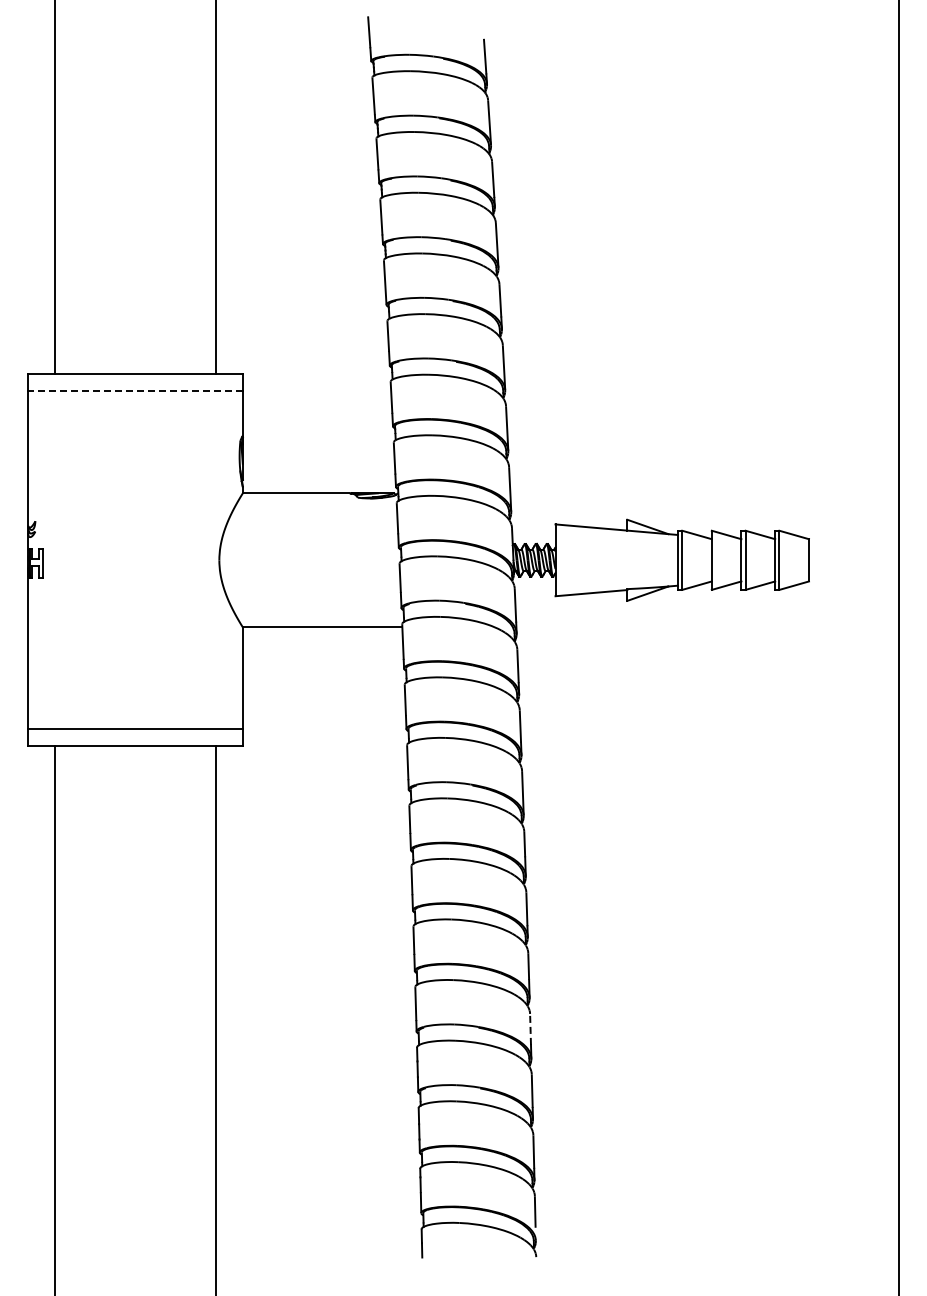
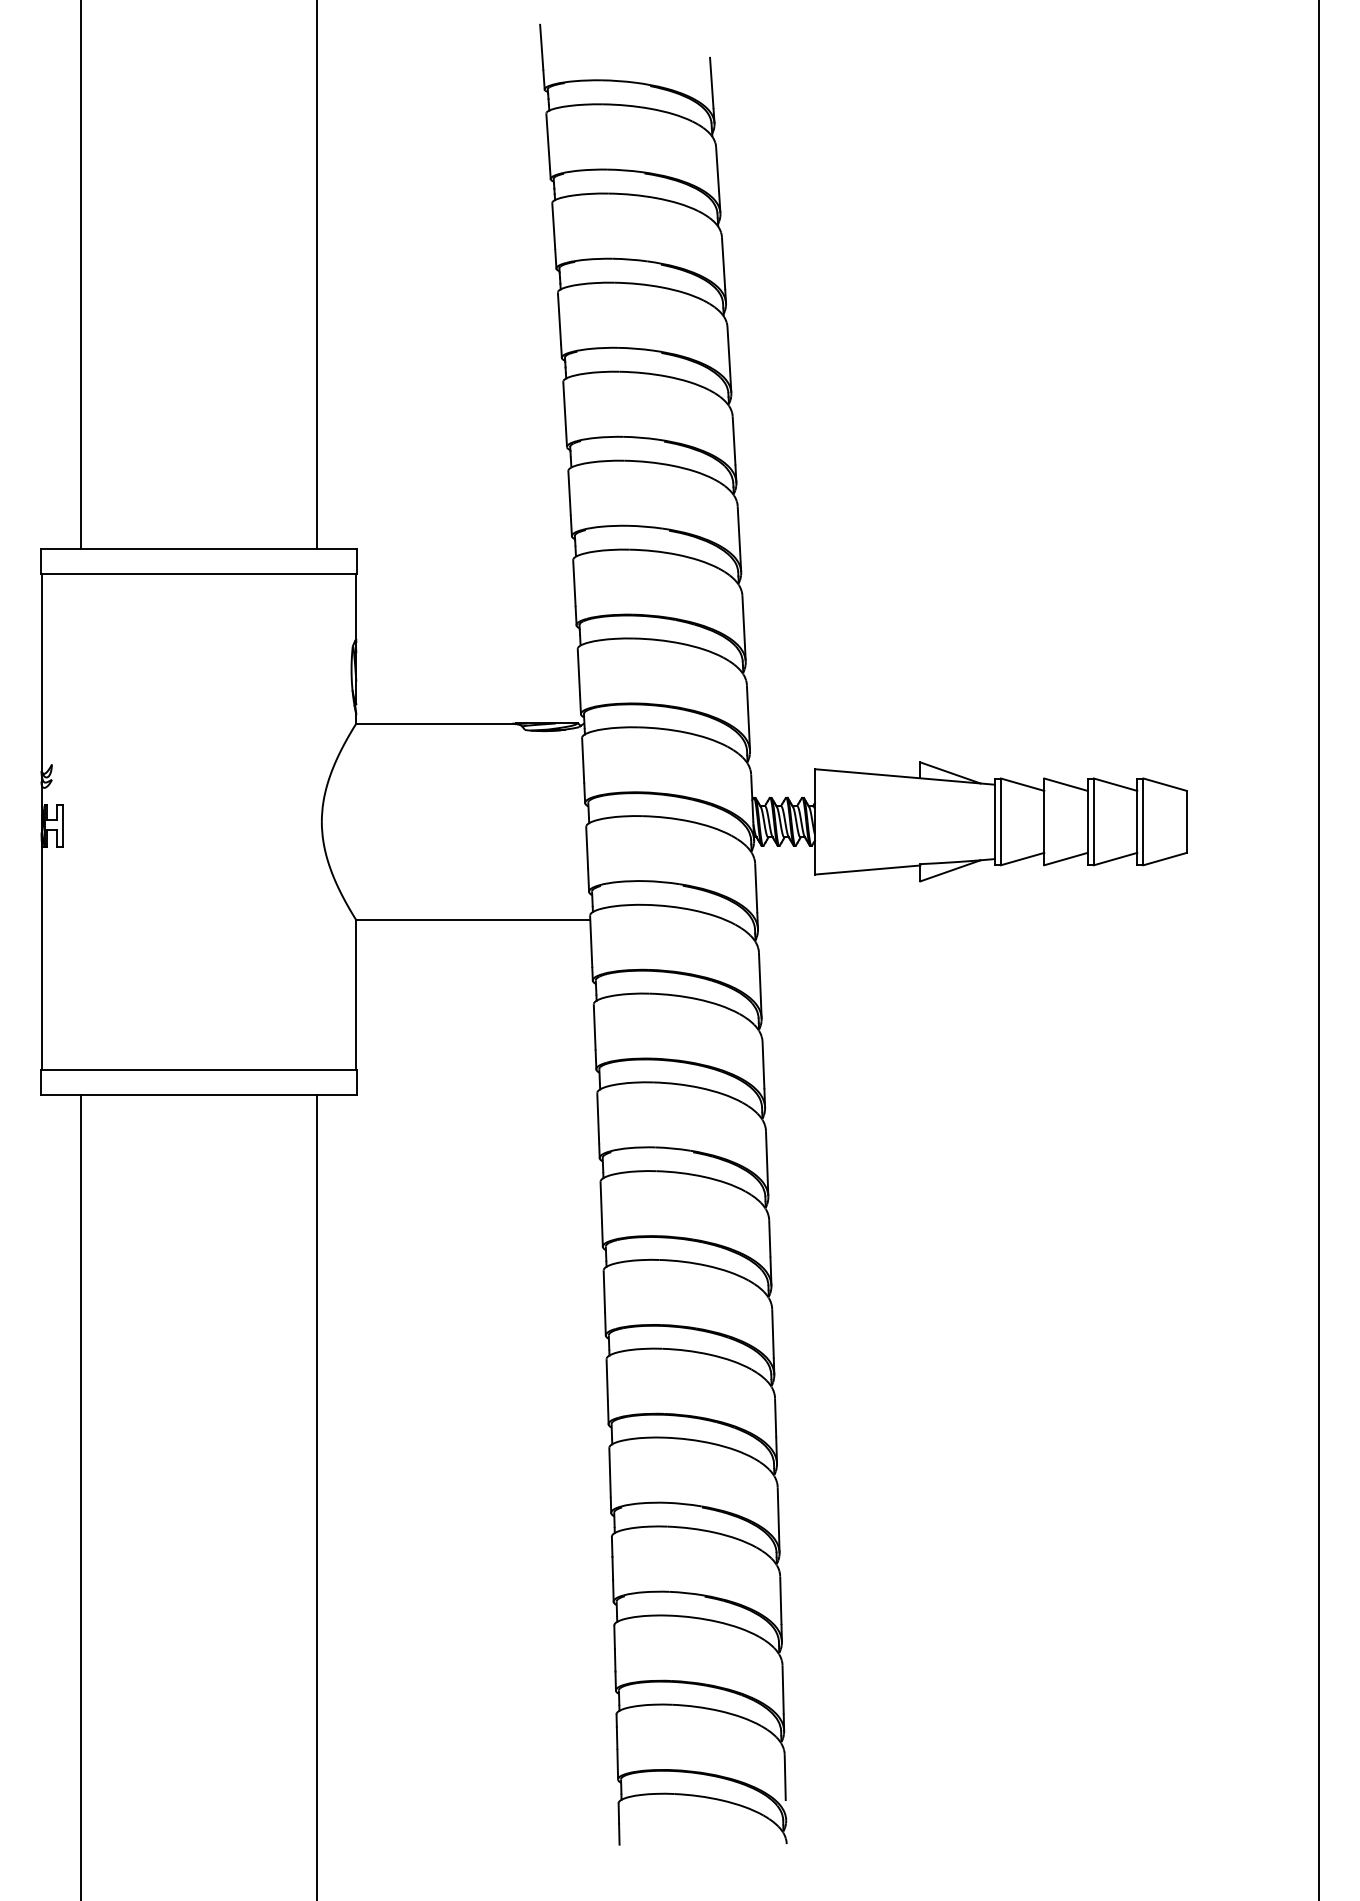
line: (135, 391) -> (198, 574), dashed -> solid
line: (530, 1029) -> (778, 1510), dashed -> solid

